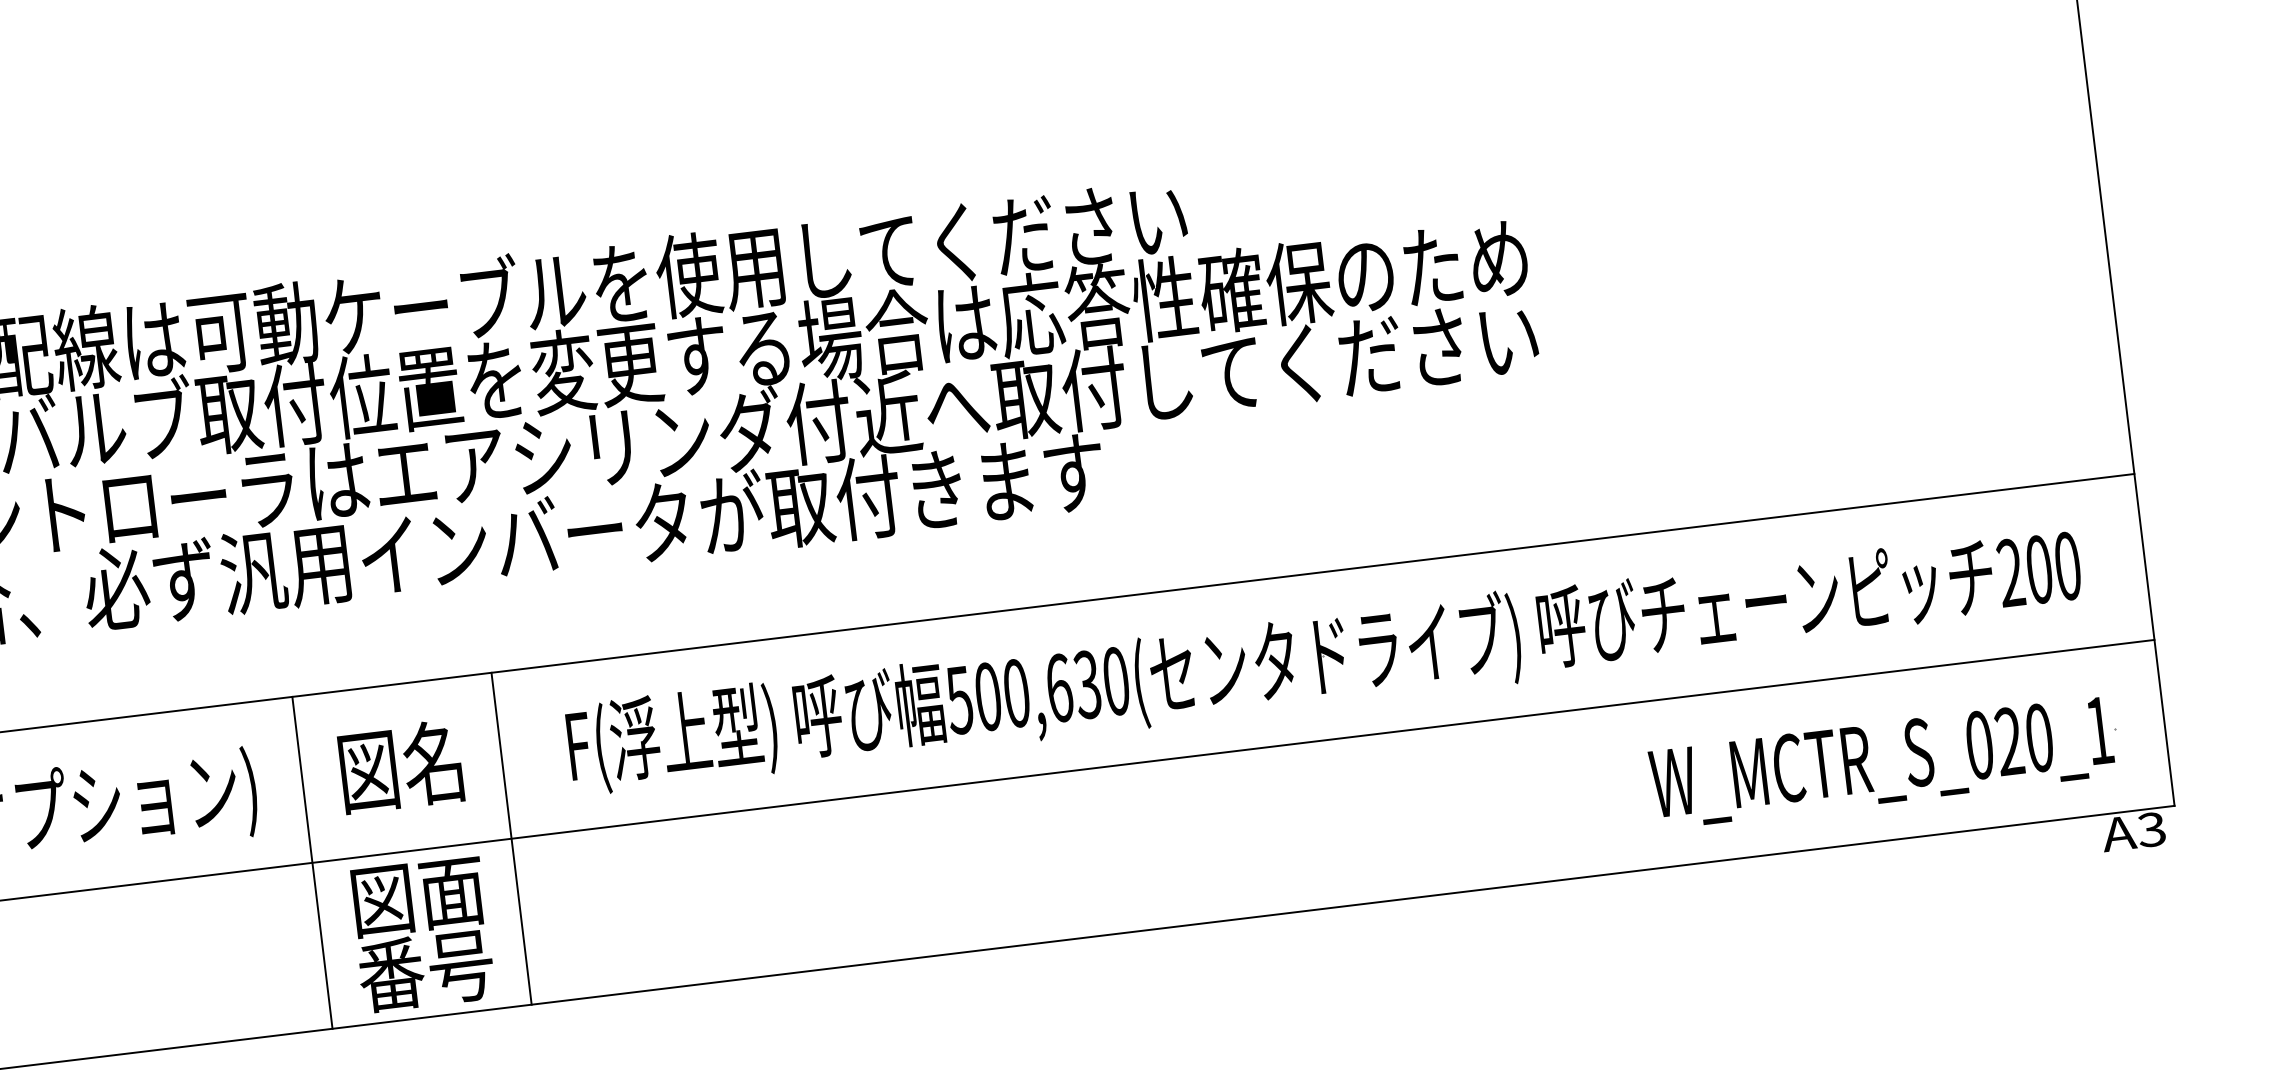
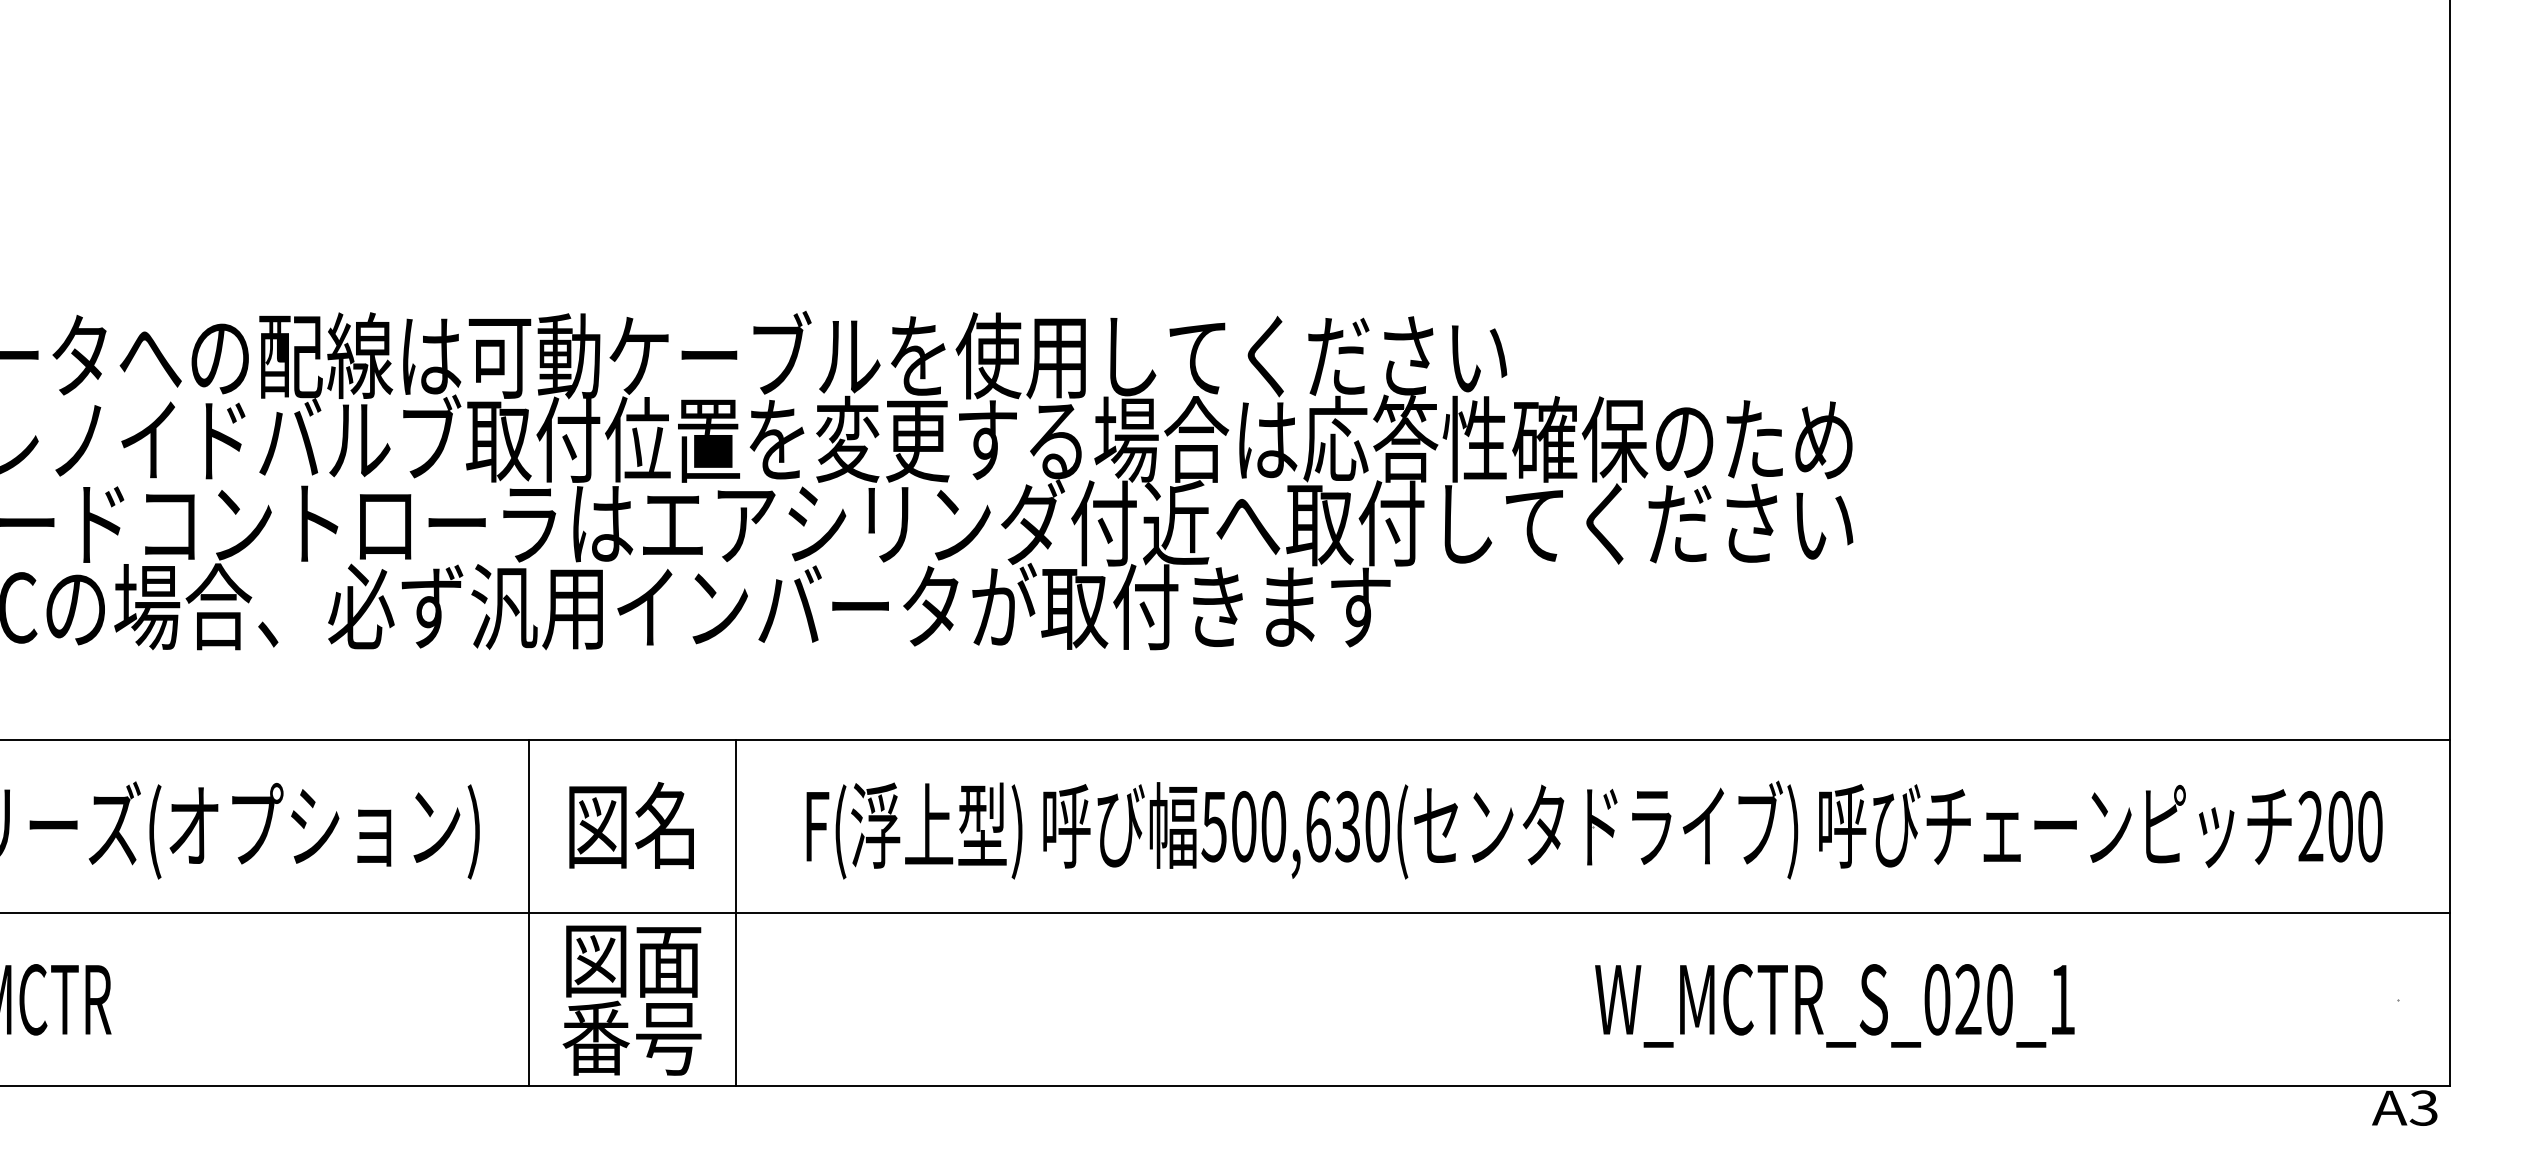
text: (1881, 762) -> (1834, 1005), moved

